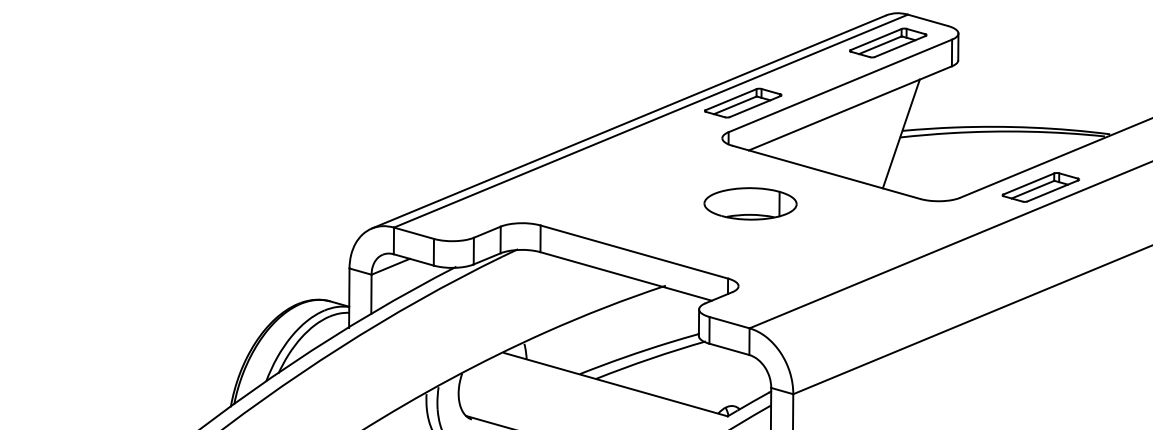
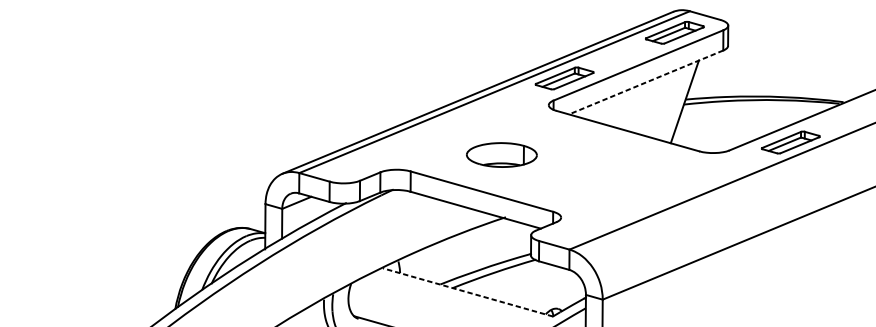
line: (850, 108) -> (646, 82), solid -> dashed
part: (750, 203) -> (501, 154), moved
line: (615, 384) -> (467, 292), solid -> dashed

